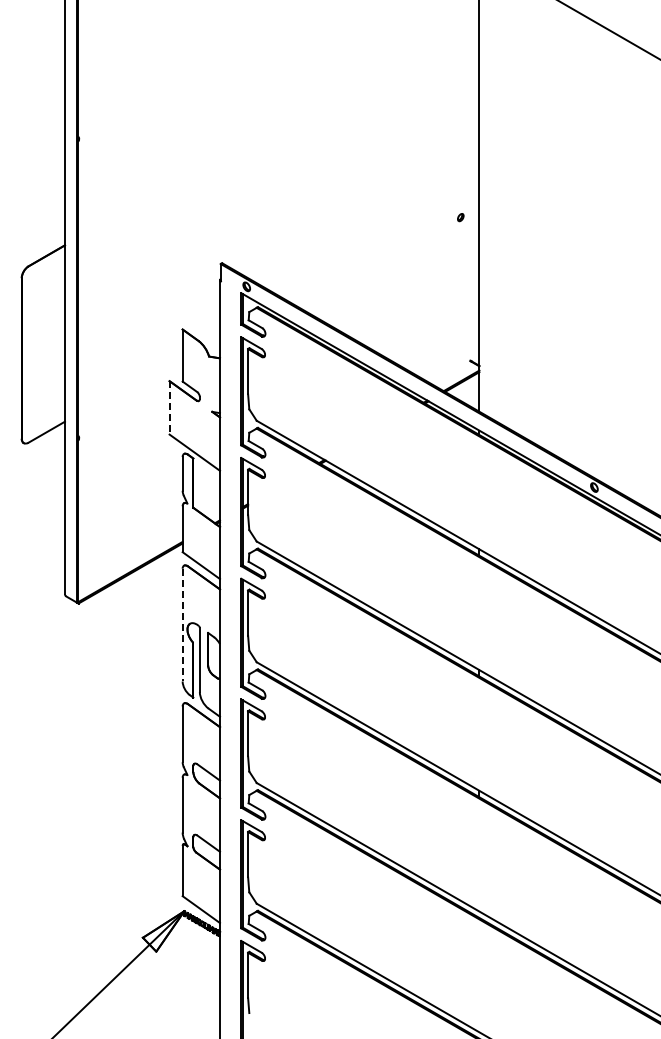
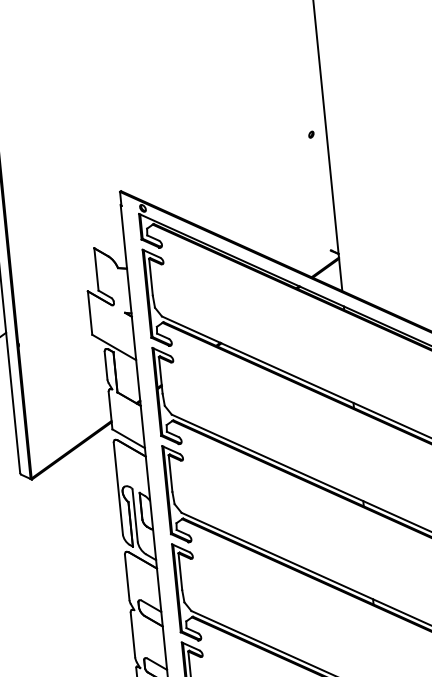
line: (169, 407) -> (89, 312), dashed -> solid
line: (182, 625) -> (118, 488), dashed -> solid

